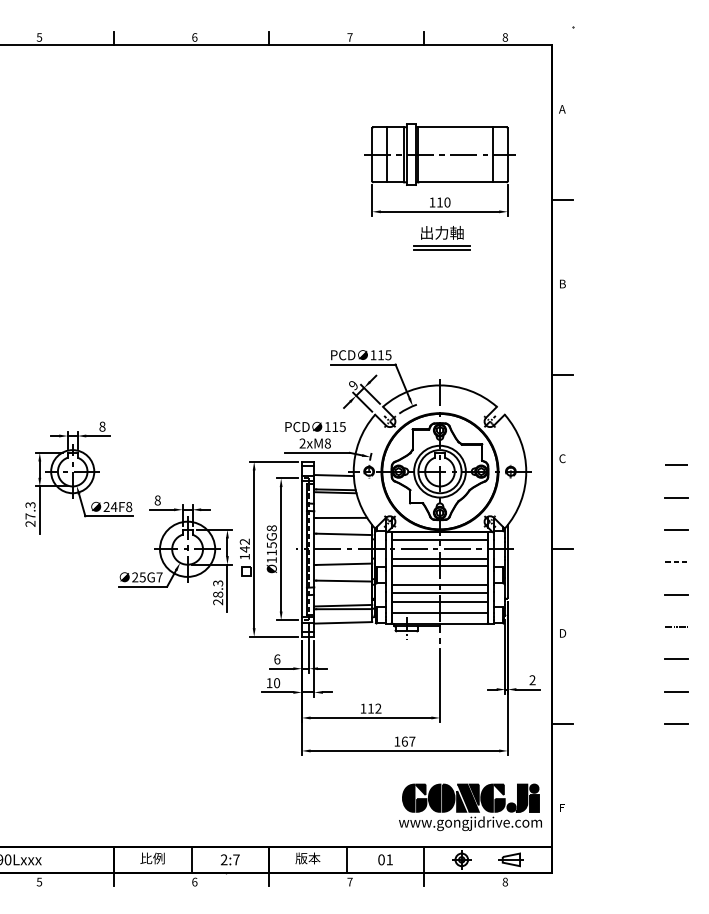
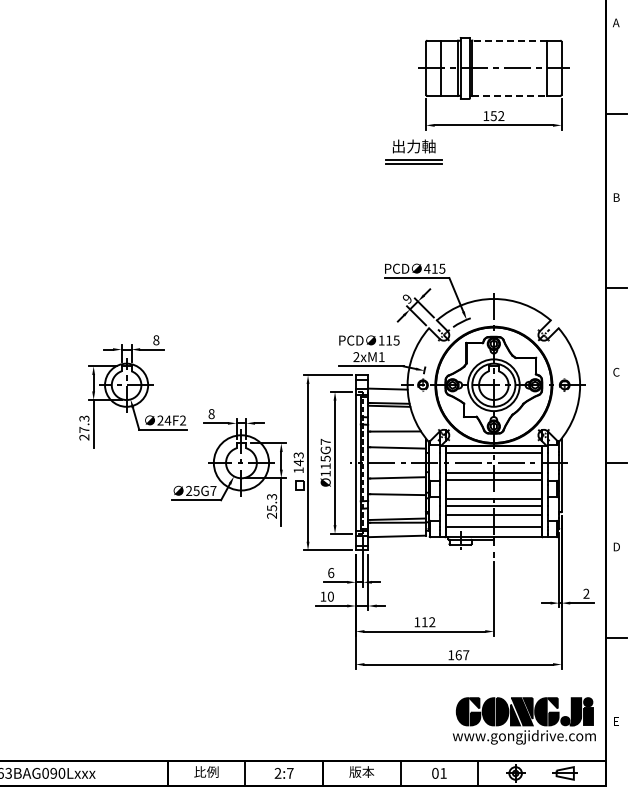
line: (455, 127) -> (509, 41), solid -> dashed
line: (456, 182) -> (510, 96), solid -> dashed
text: (443, 202) -> (497, 116), 110 -> 152
part: (441, 238) -> (413, 152), moved
text: (373, 355) -> (427, 269), 115 -> 415
text: (327, 443) -> (381, 357), 2xM8 -> 2xM1
text: (129, 507) -> (183, 421), 24F8 -> 24F2
text: (271, 528) -> (325, 442), Ø115G8 -> Ø115G7
text: (245, 541) -> (299, 455), 142 -> 143
text: (217, 594) -> (271, 508), 28.3 -> 25.3

